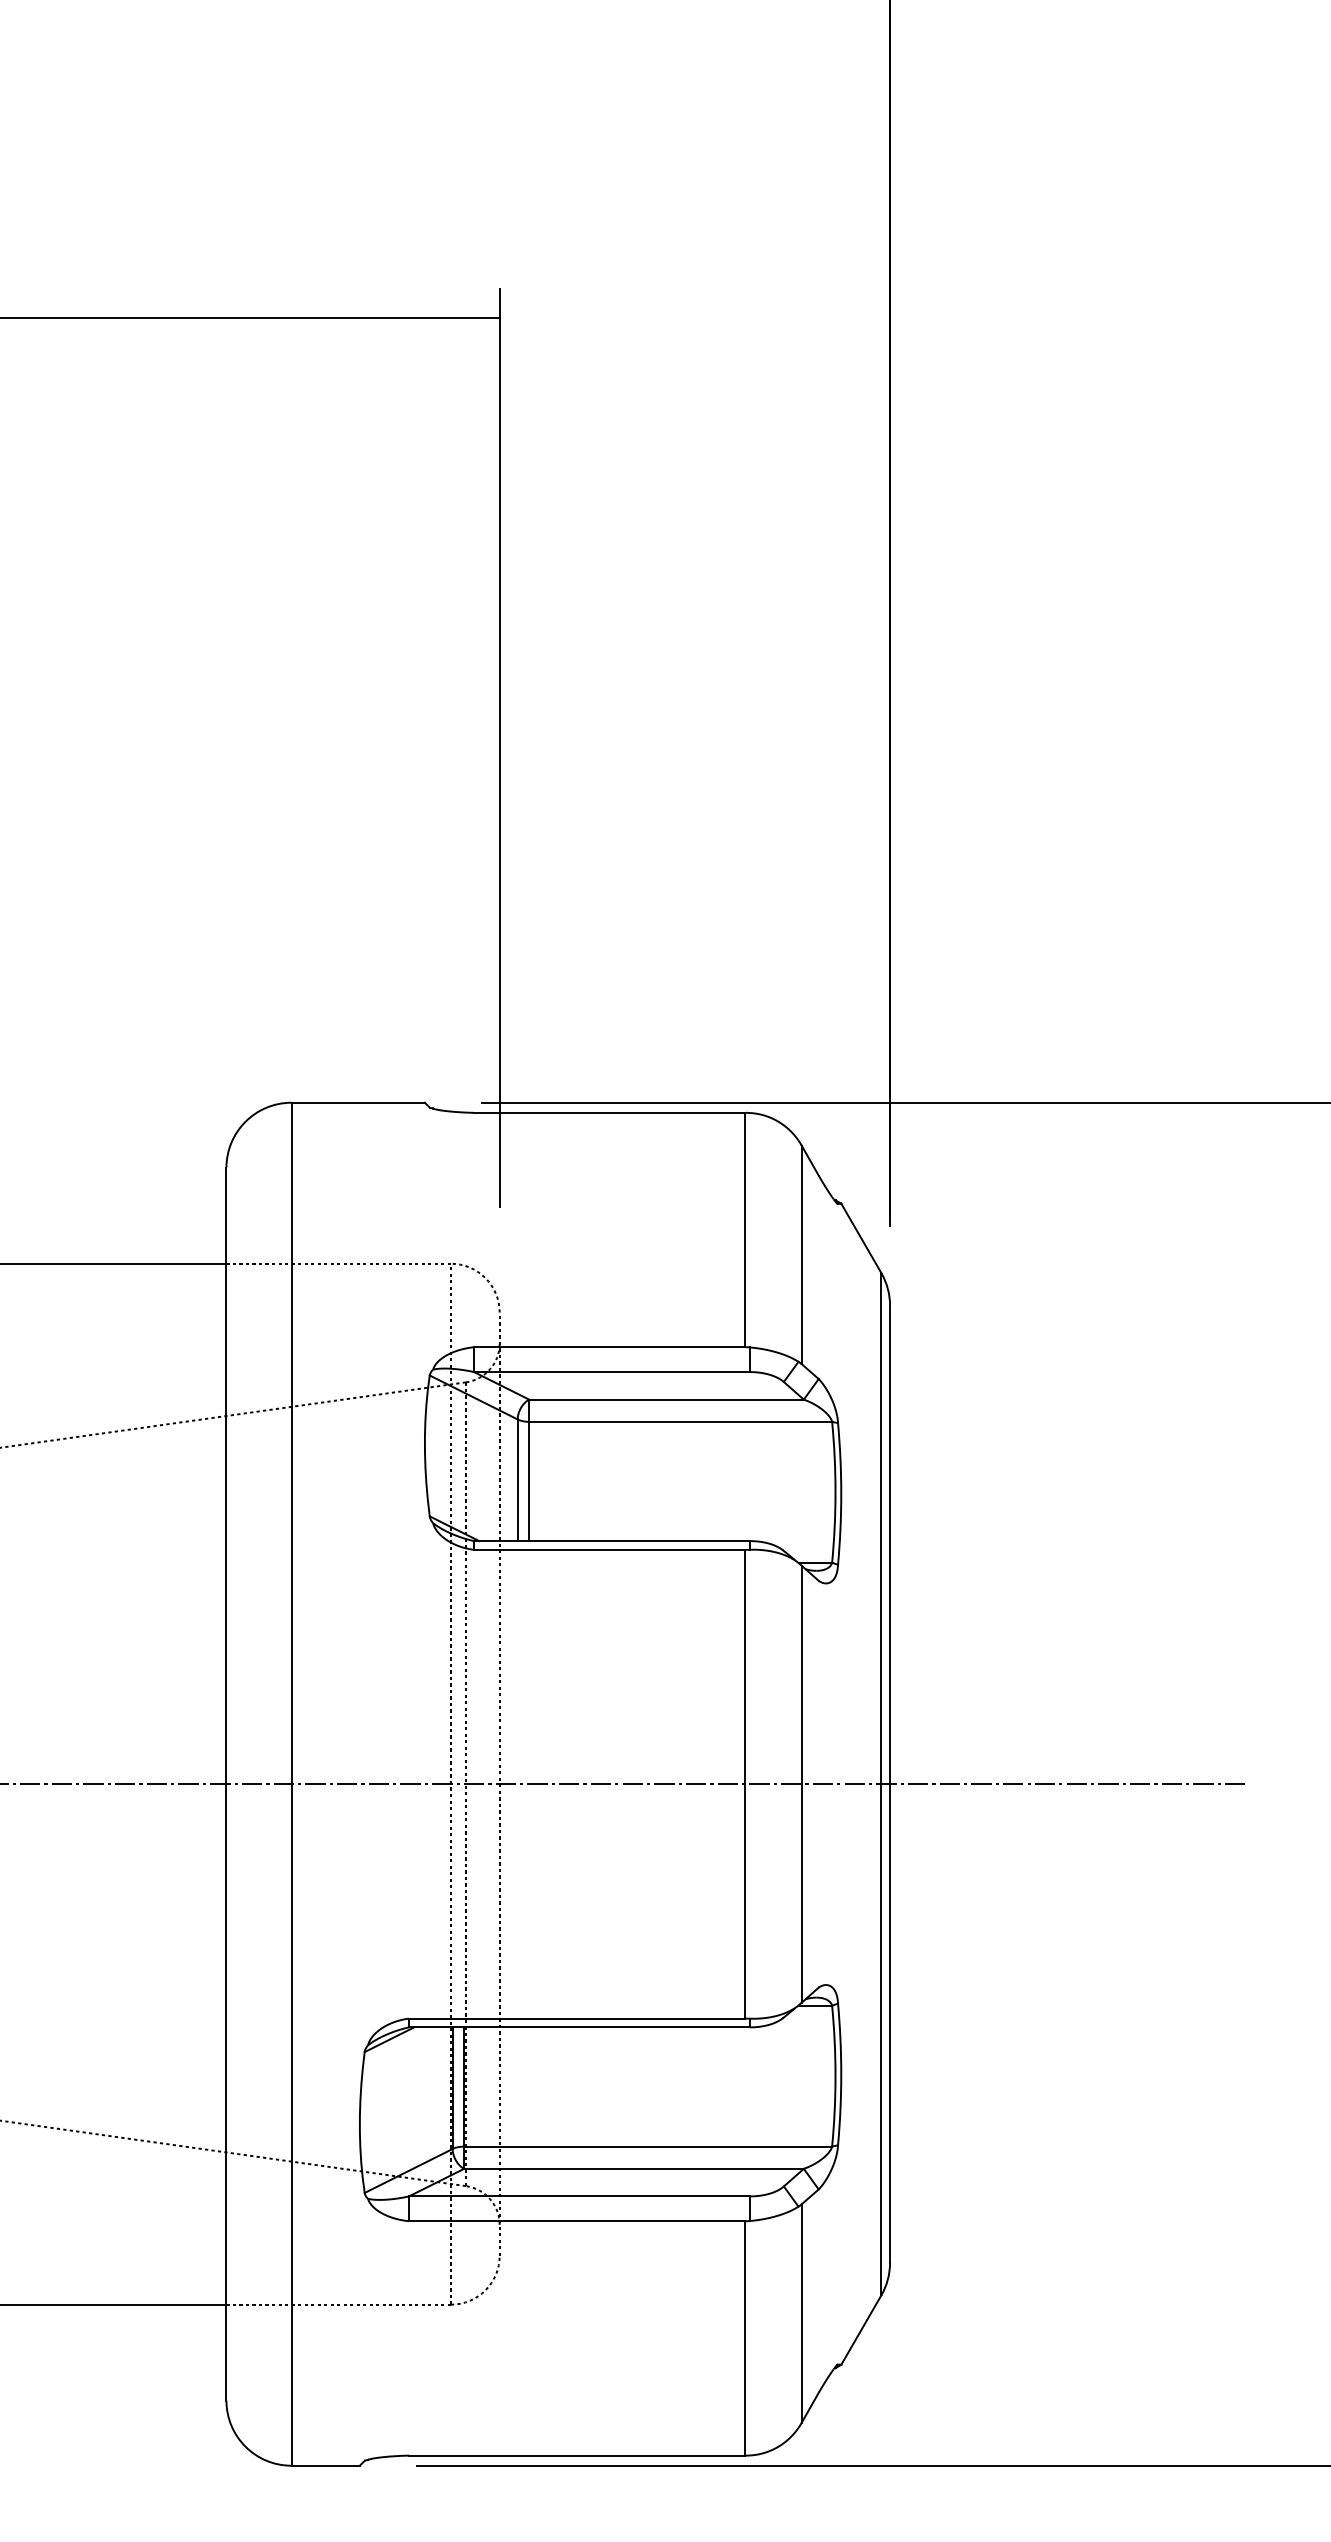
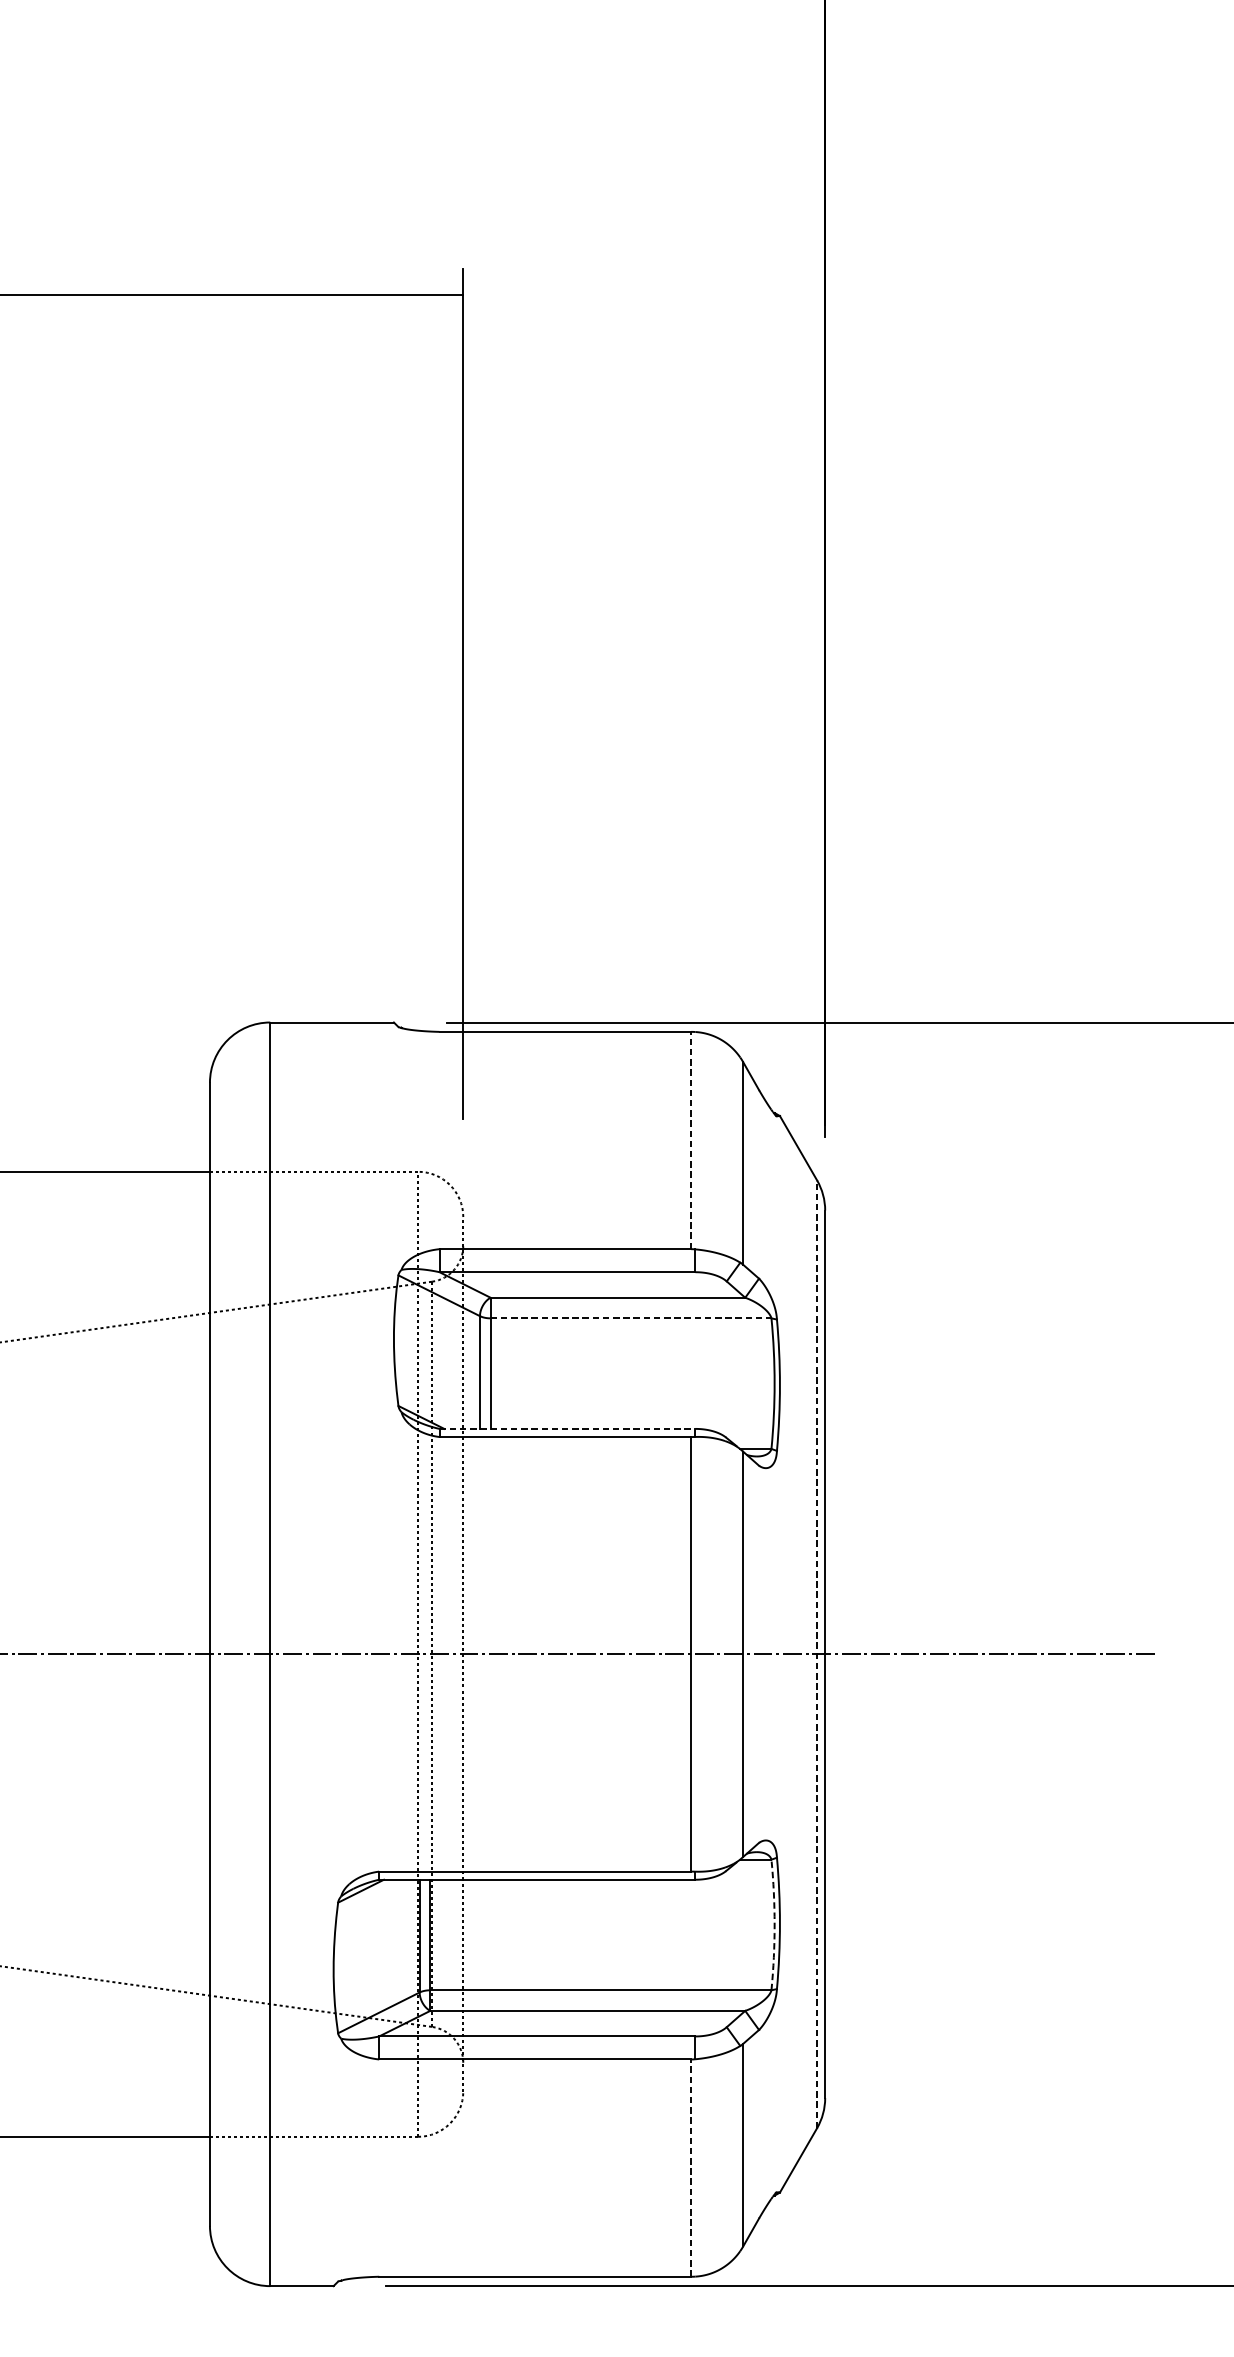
line: (745, 1229) -> (691, 1140), solid -> dashed
line: (681, 1421) -> (631, 1318), solid -> dashed
line: (612, 1541) -> (567, 1429), solid -> dashed
line: (881, 1783) -> (817, 1653), solid -> dashed
arc: (835, 2076) -> (774, 1925), solid -> dashed
line: (745, 2337) -> (691, 2167), solid -> dashed

